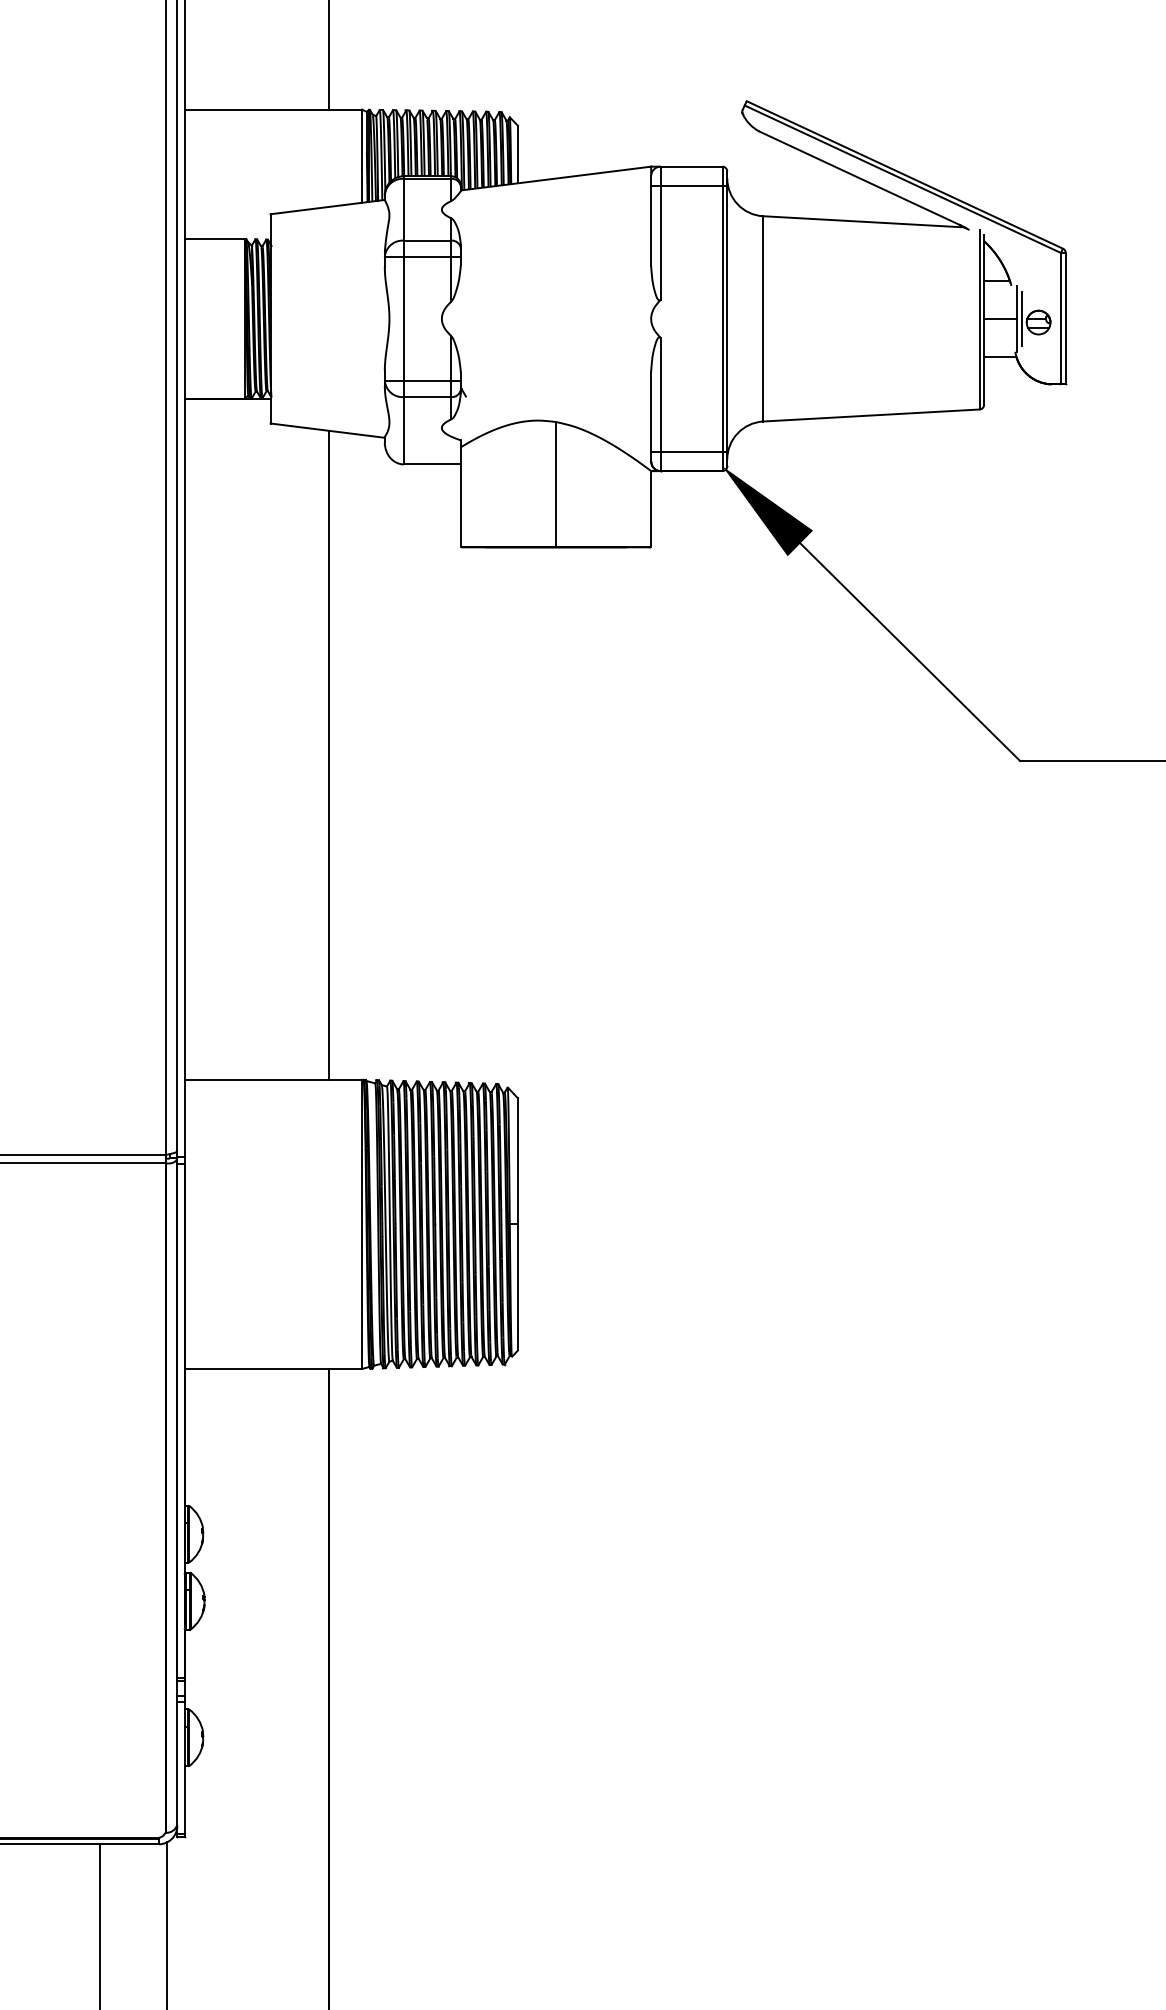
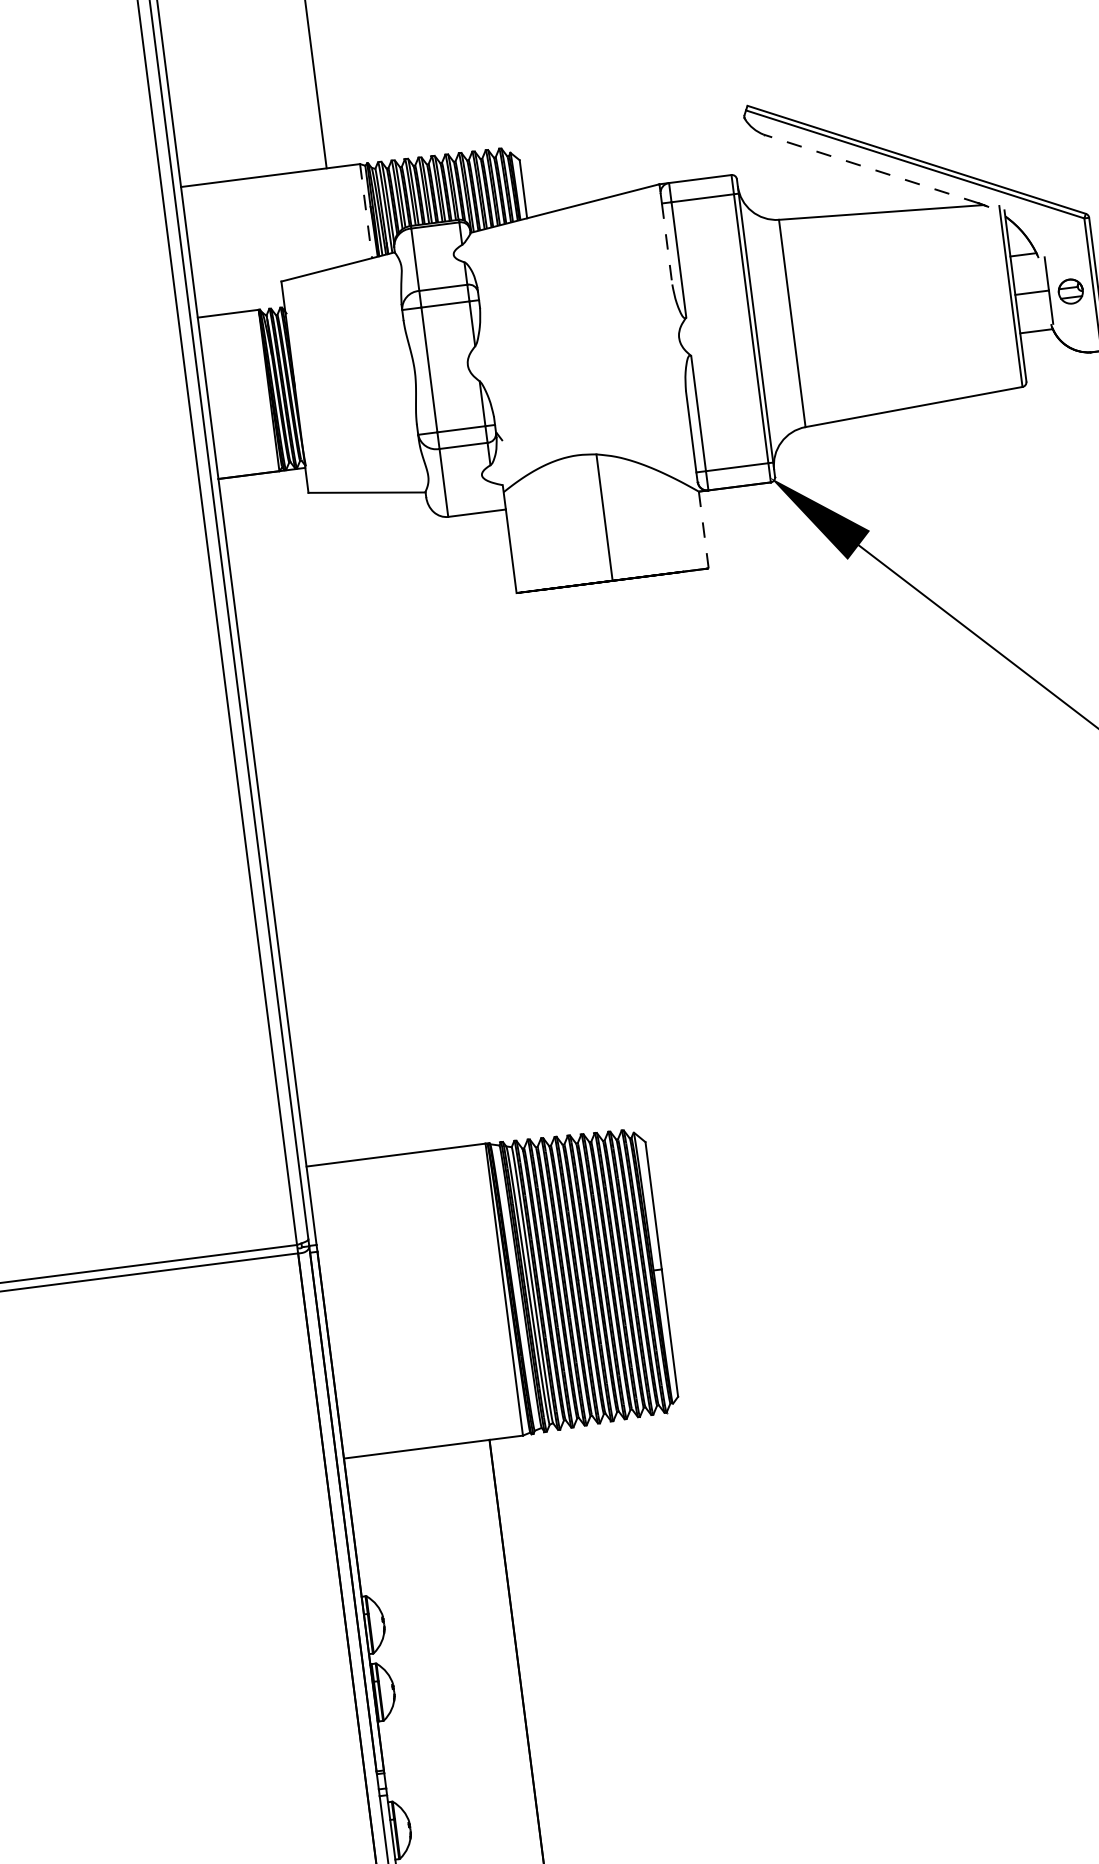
line: (361, 156) -> (365, 211), solid -> dashed
line: (859, 178) -> (871, 169), solid -> dashed
line: (651, 226) -> (667, 244), solid -> dashed
line: (1022, 318) -> (1054, 289), removed
line: (651, 508) -> (704, 529), solid -> dashed
line: (328, 754) -> (409, 819), removed

